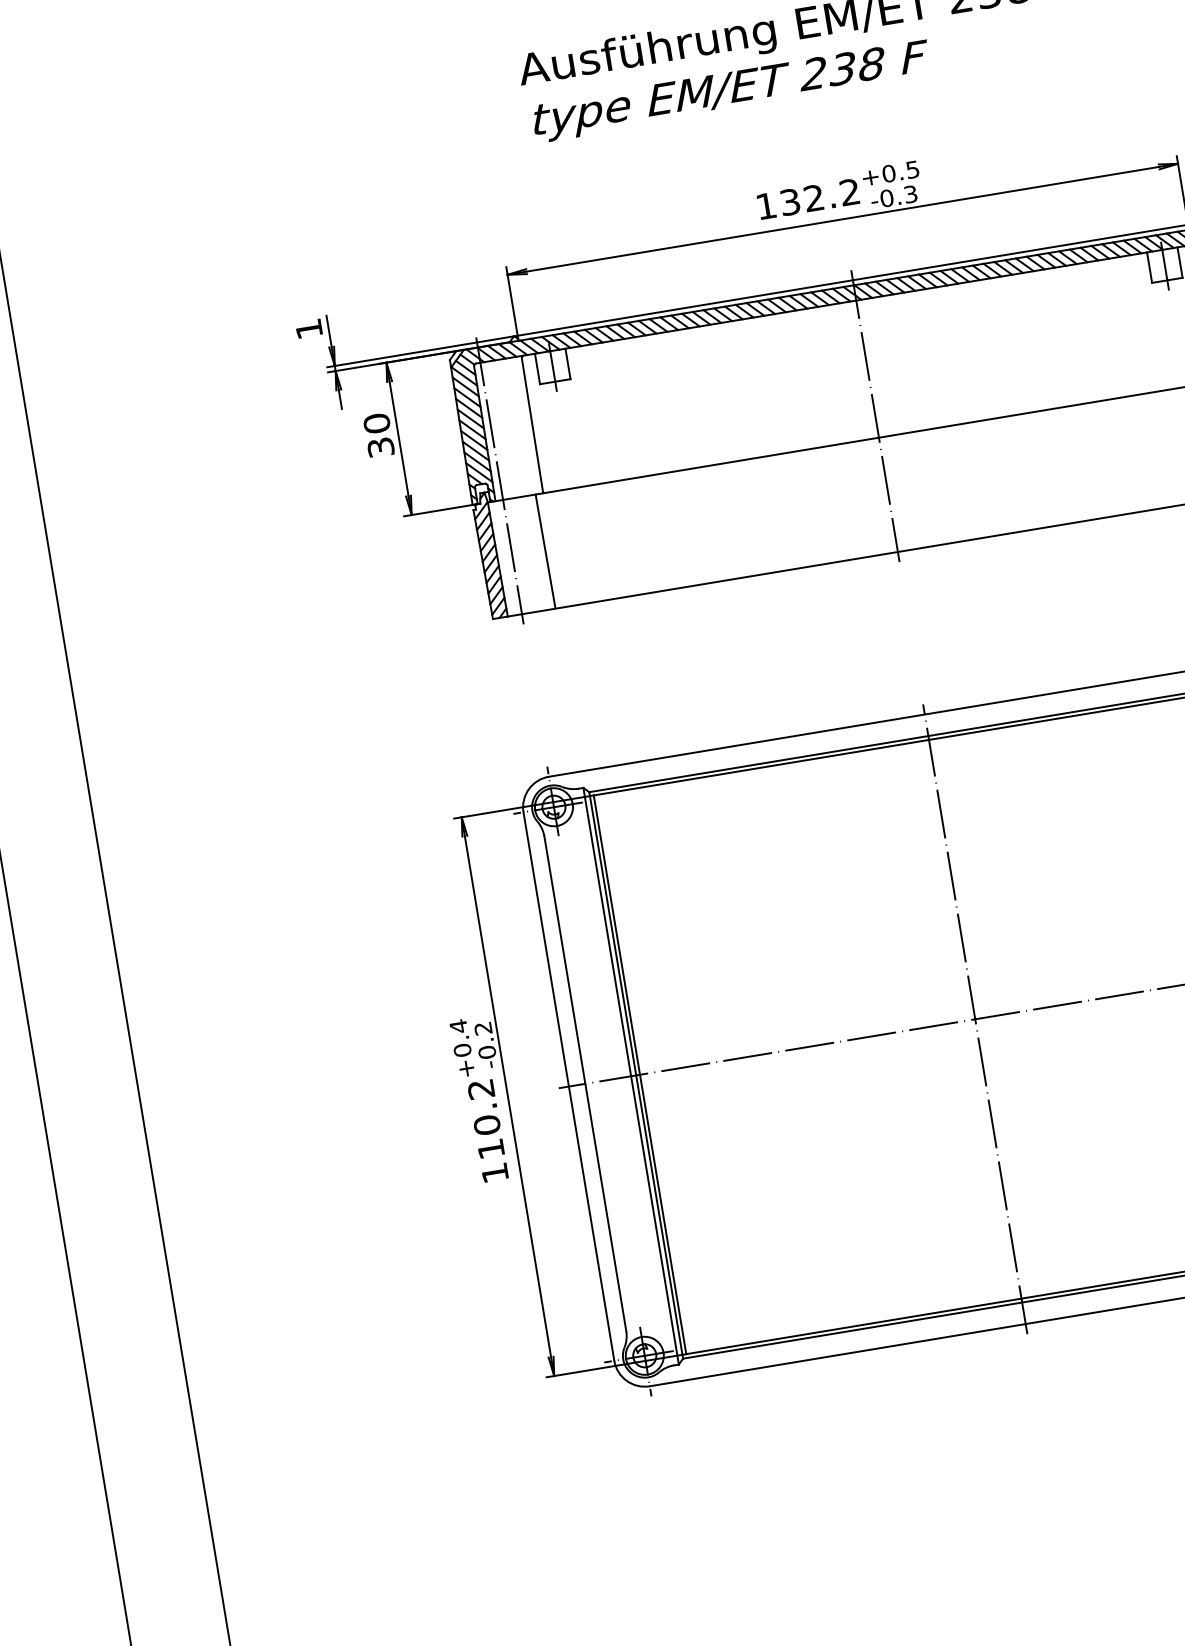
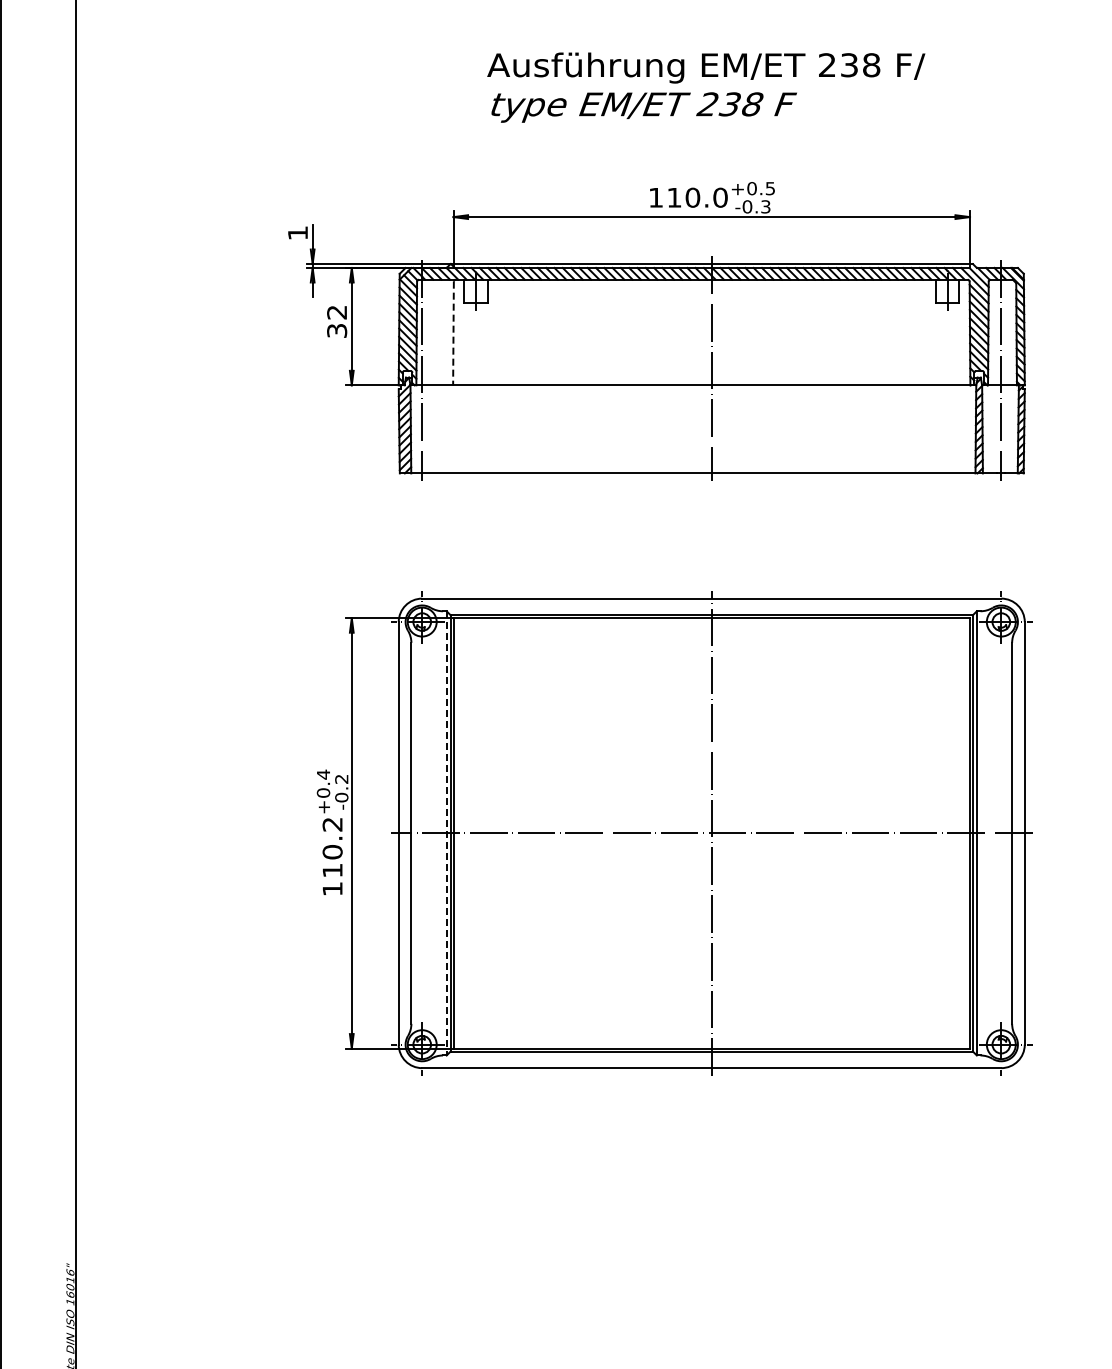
text: (820, 196) -> (697, 197), 132.2 -> 110.0
text: (377, 423) -> (337, 312), 30 -> 32
line: (532, 425) -> (453, 333), solid -> dashed
line: (545, 550) -> (447, 428), removed
line: (630, 1076) -> (446, 833), solid -> dashed

